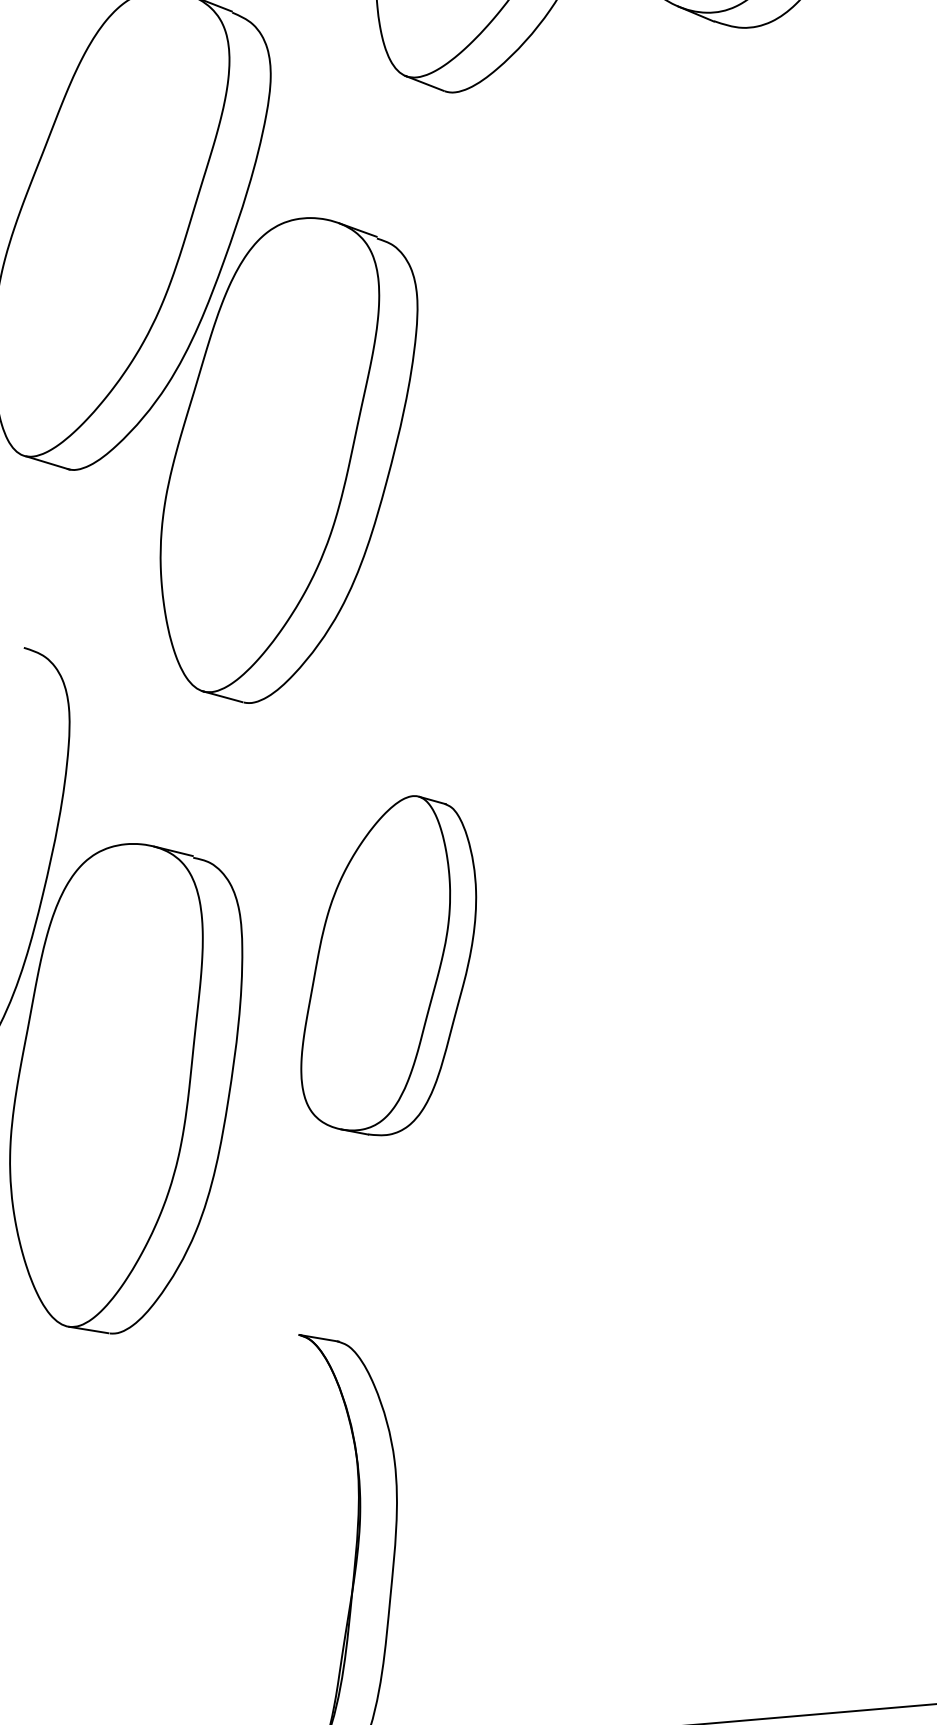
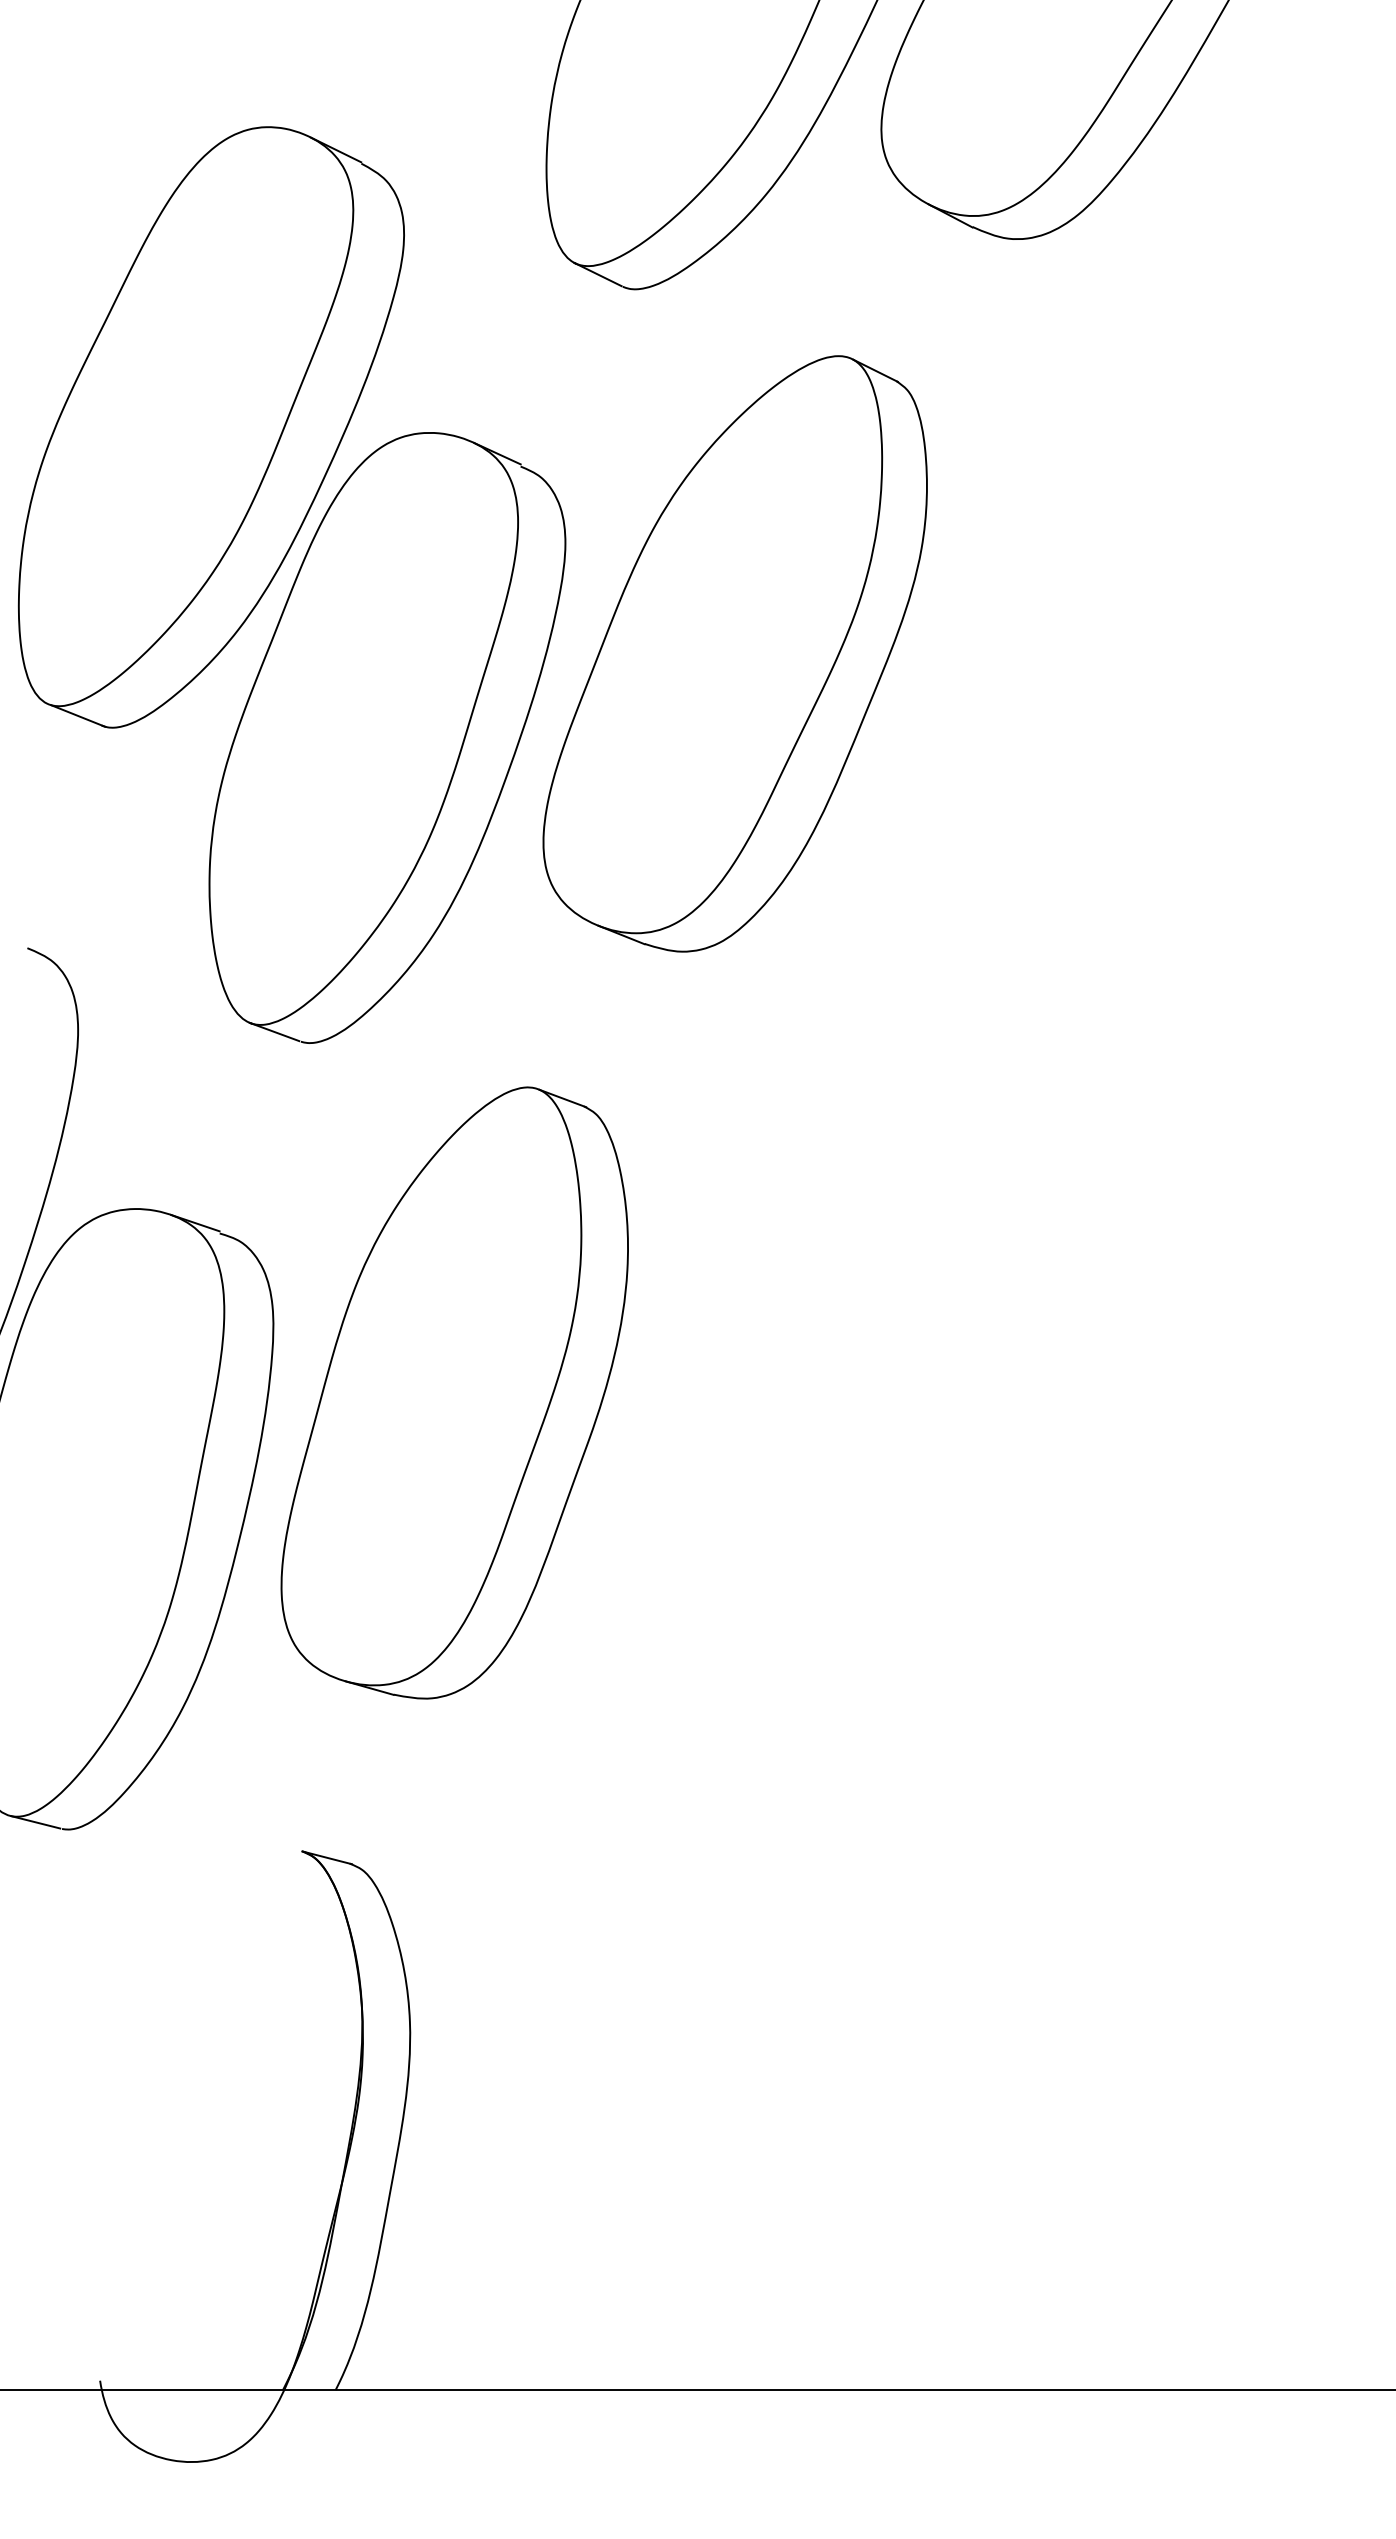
part: (556, 370) -> (734, 653), added
part: (387, 966) -> (454, 1392), size x1.43

